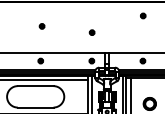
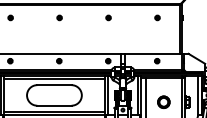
part: (42, 25) -> (59, 17), moved
part: (92, 32) -> (108, 17), moved

